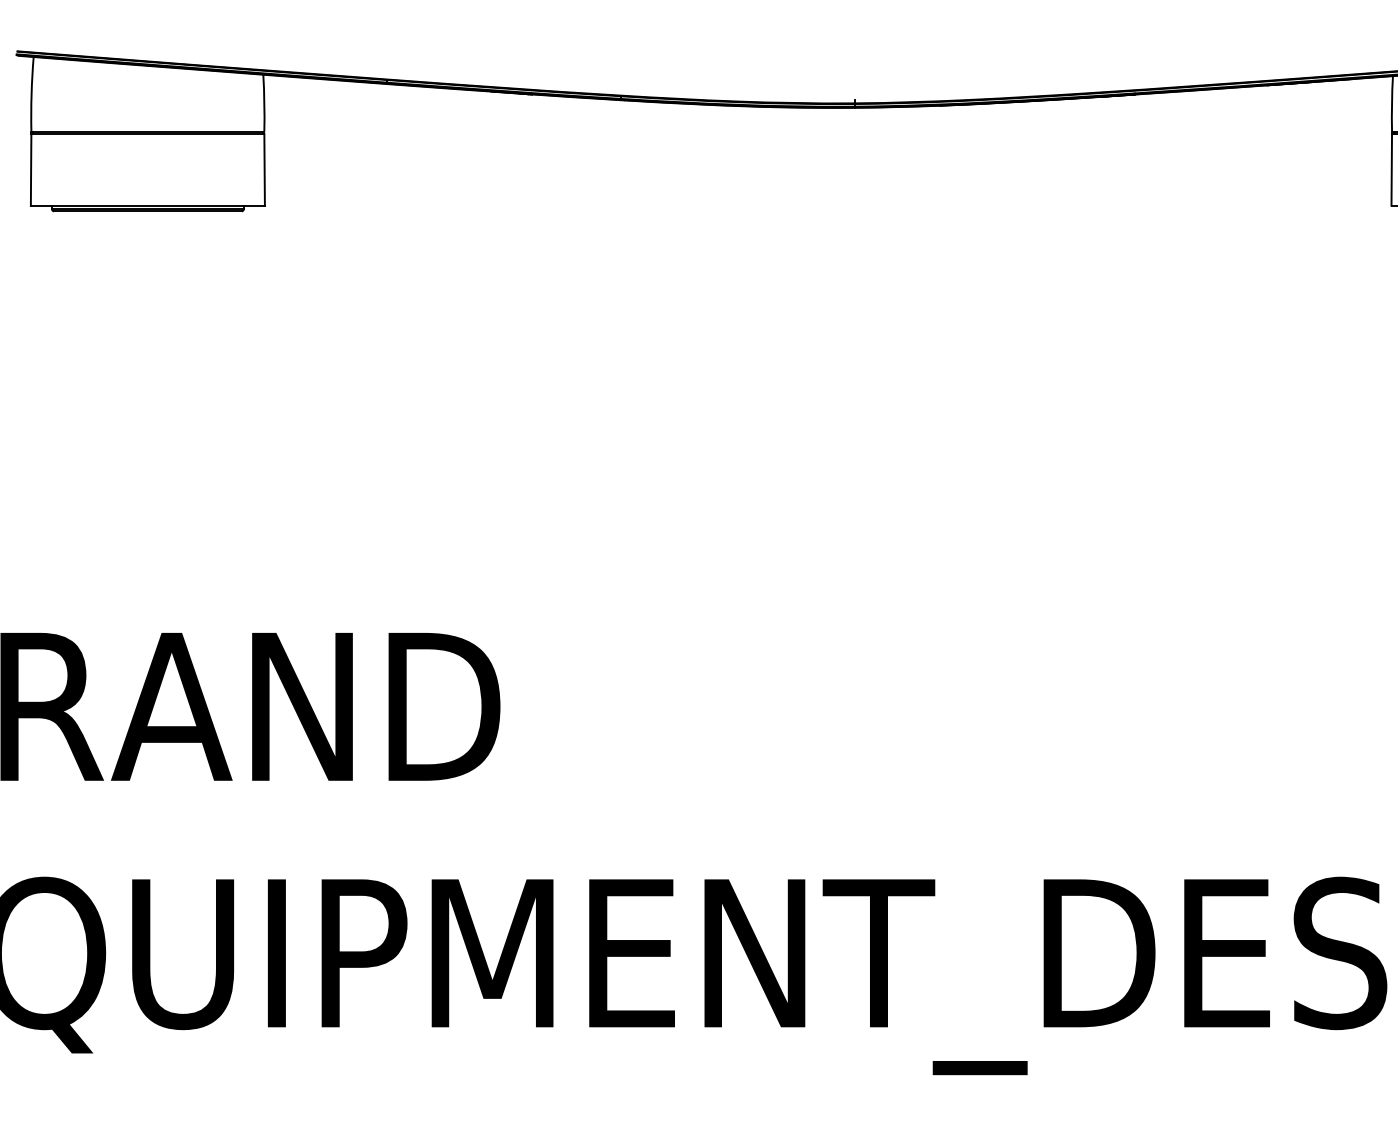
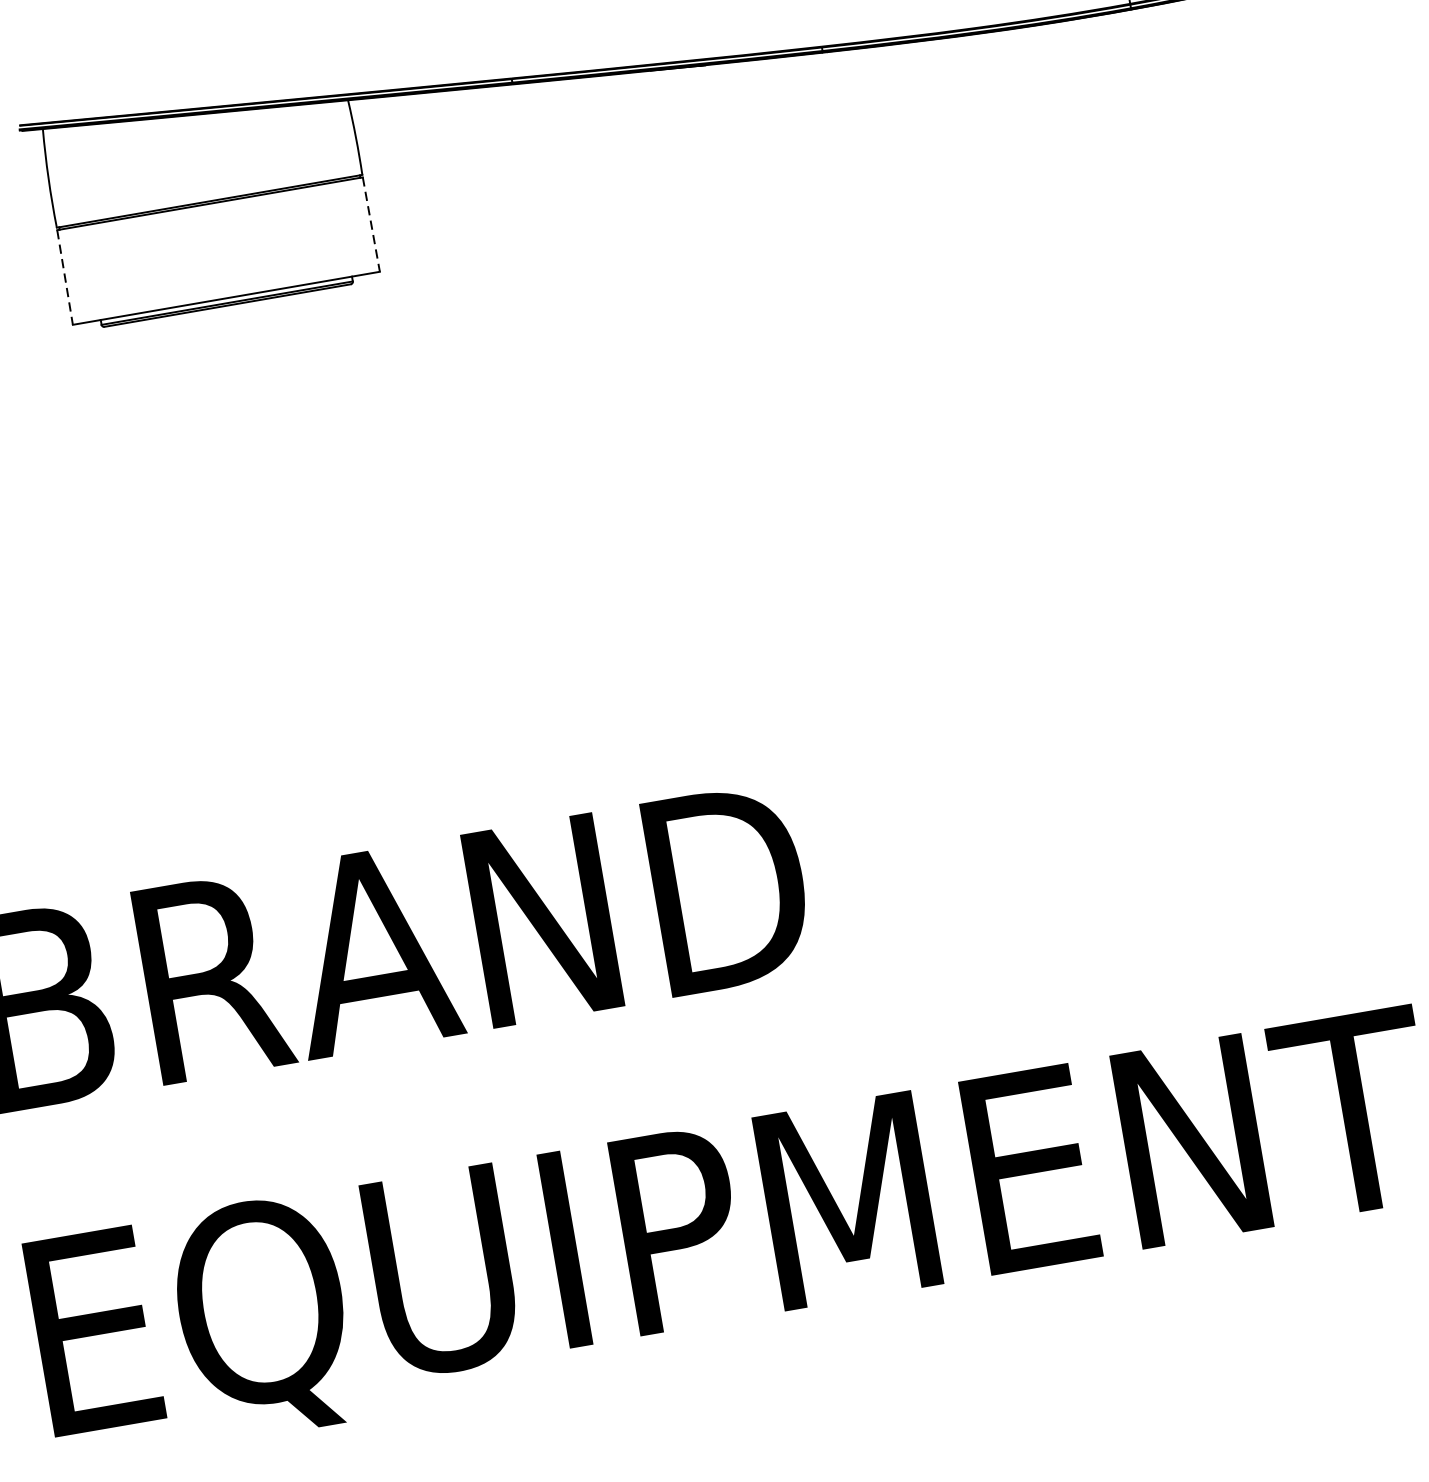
line: (31, 170) -> (65, 278), solid -> dashed
line: (264, 170) -> (371, 225), solid -> dashed

